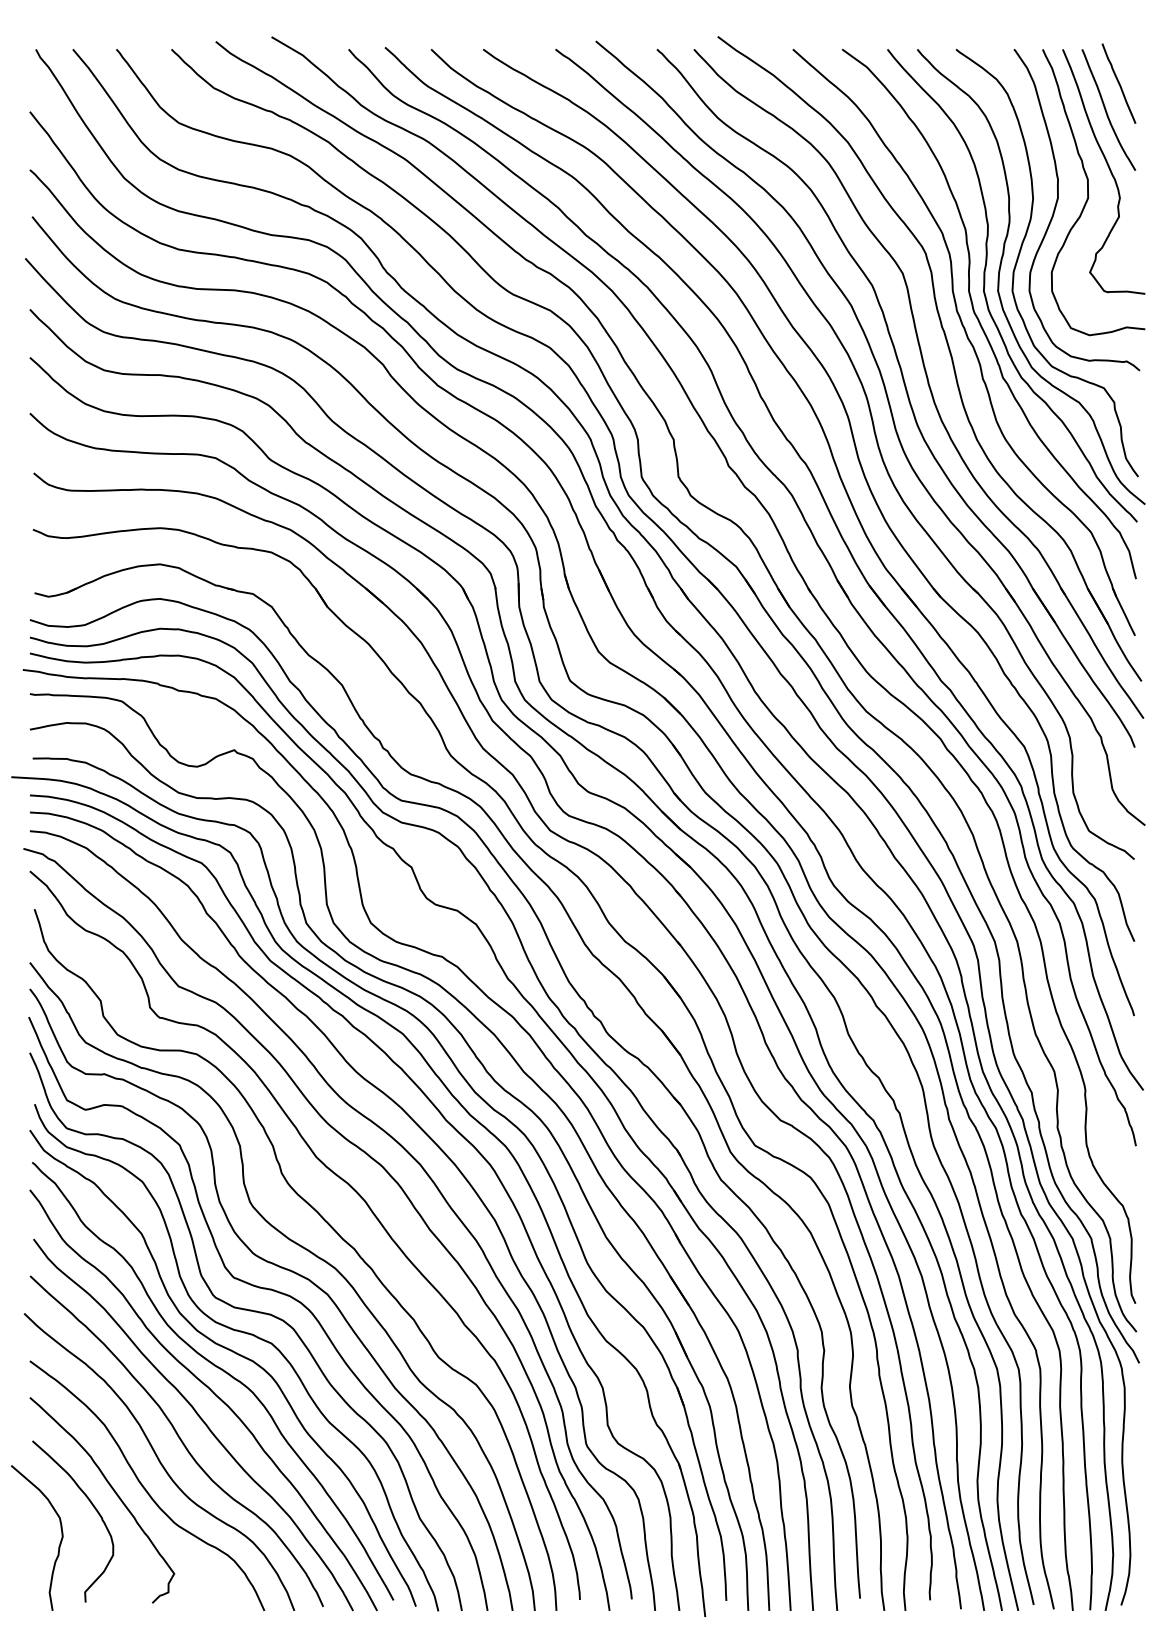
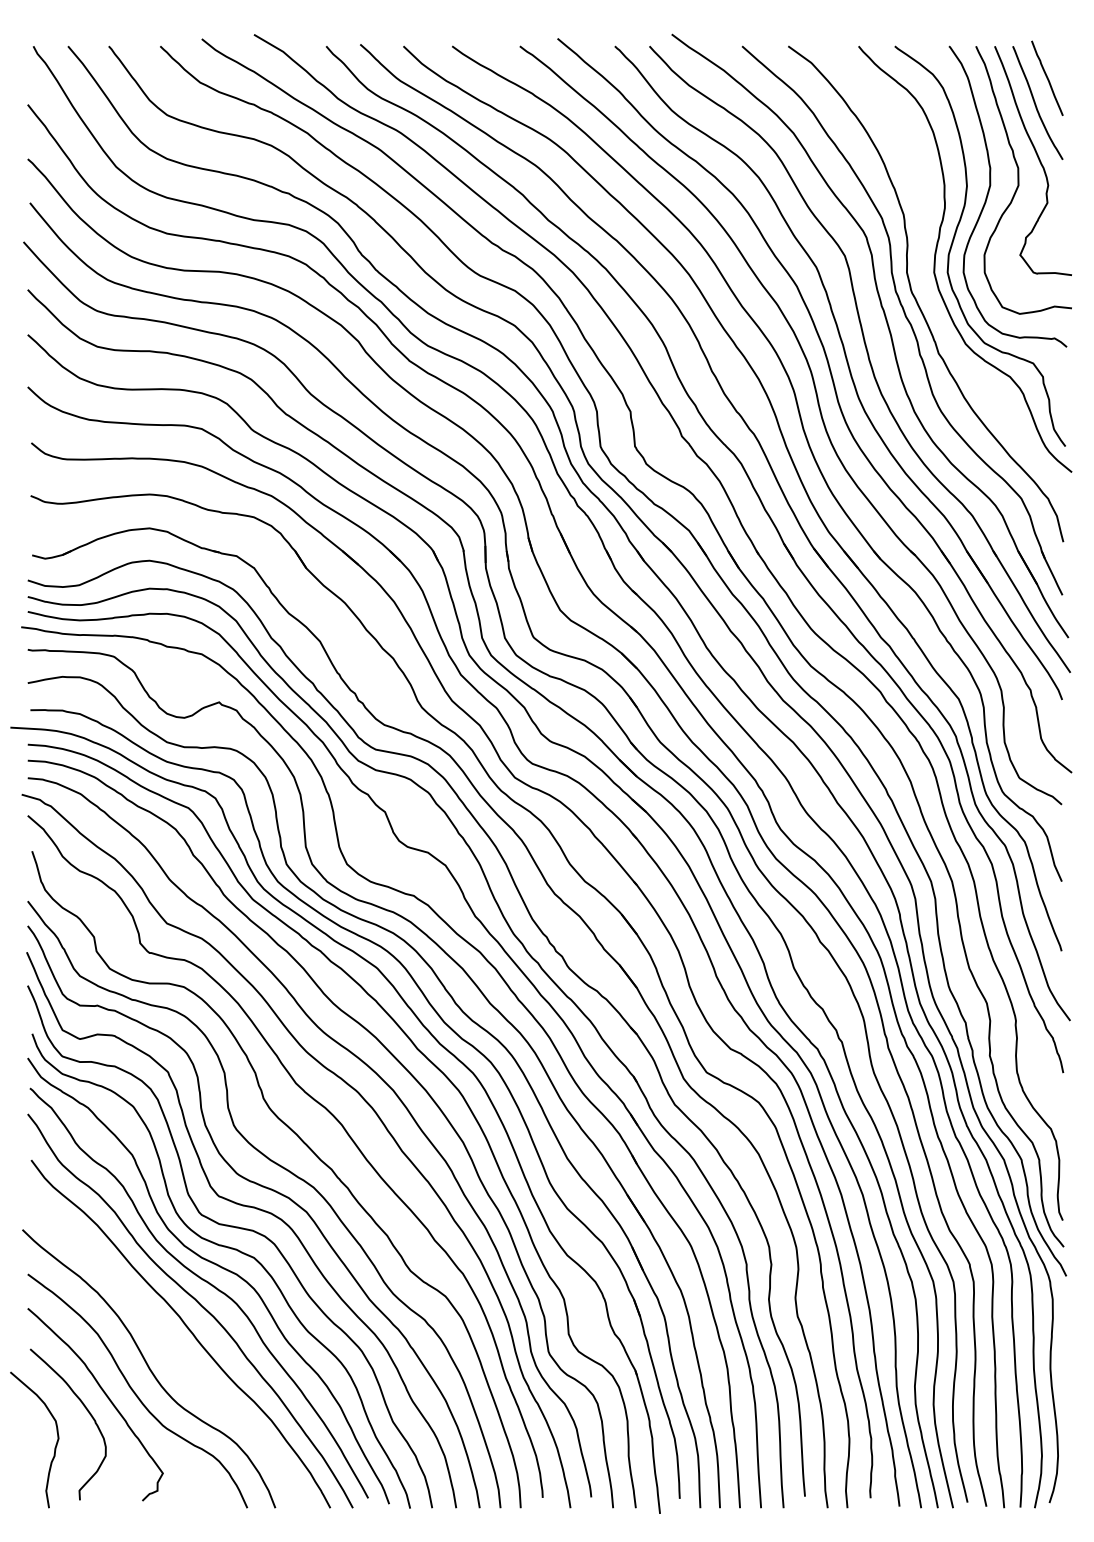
curve: (985, 285) -> (922, 267), removed
curve: (178, 1438) -> (166, 1346), removed

